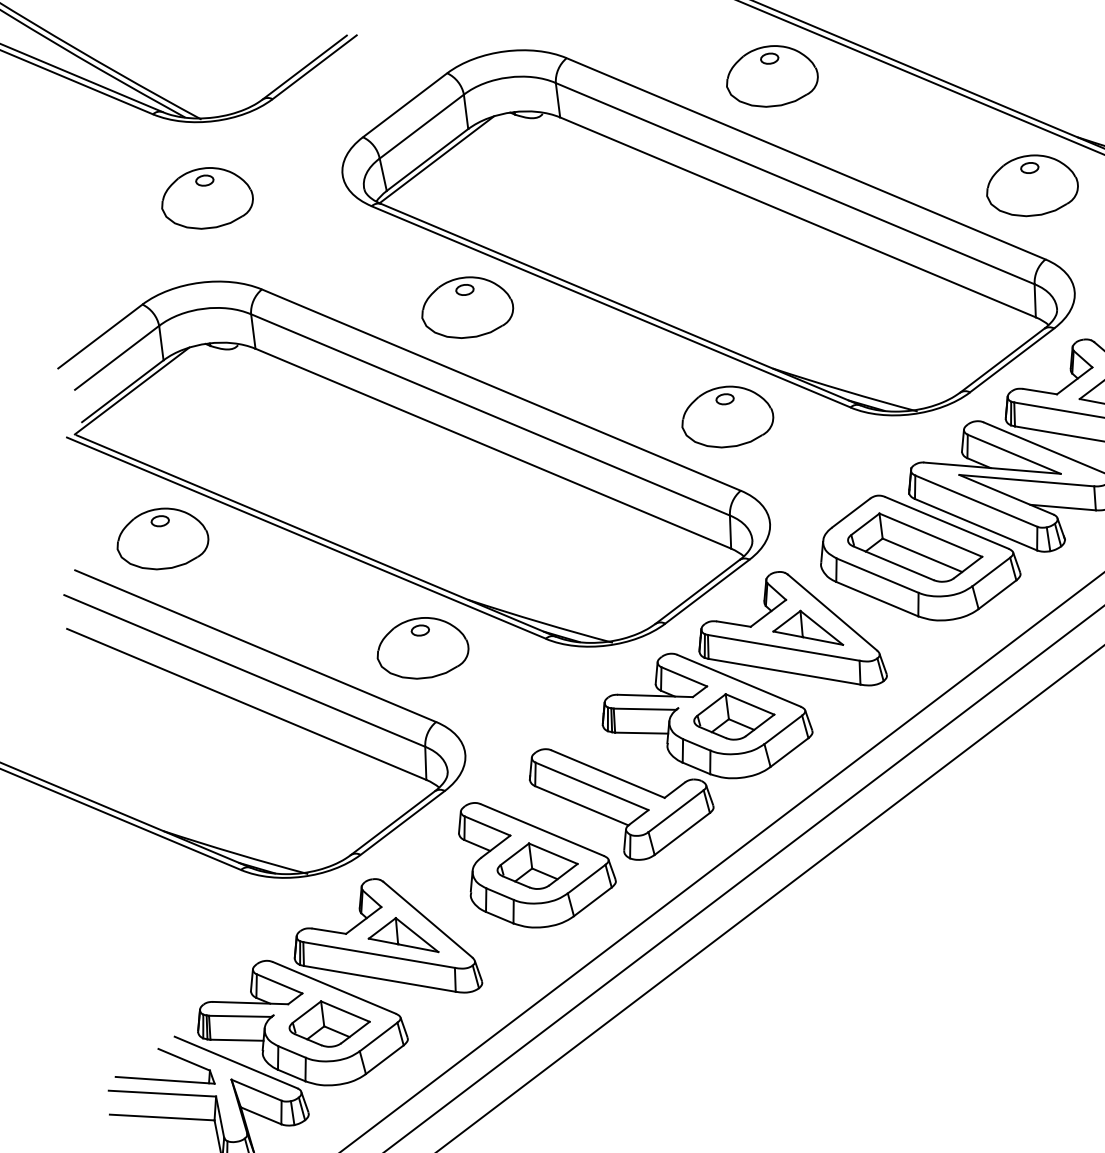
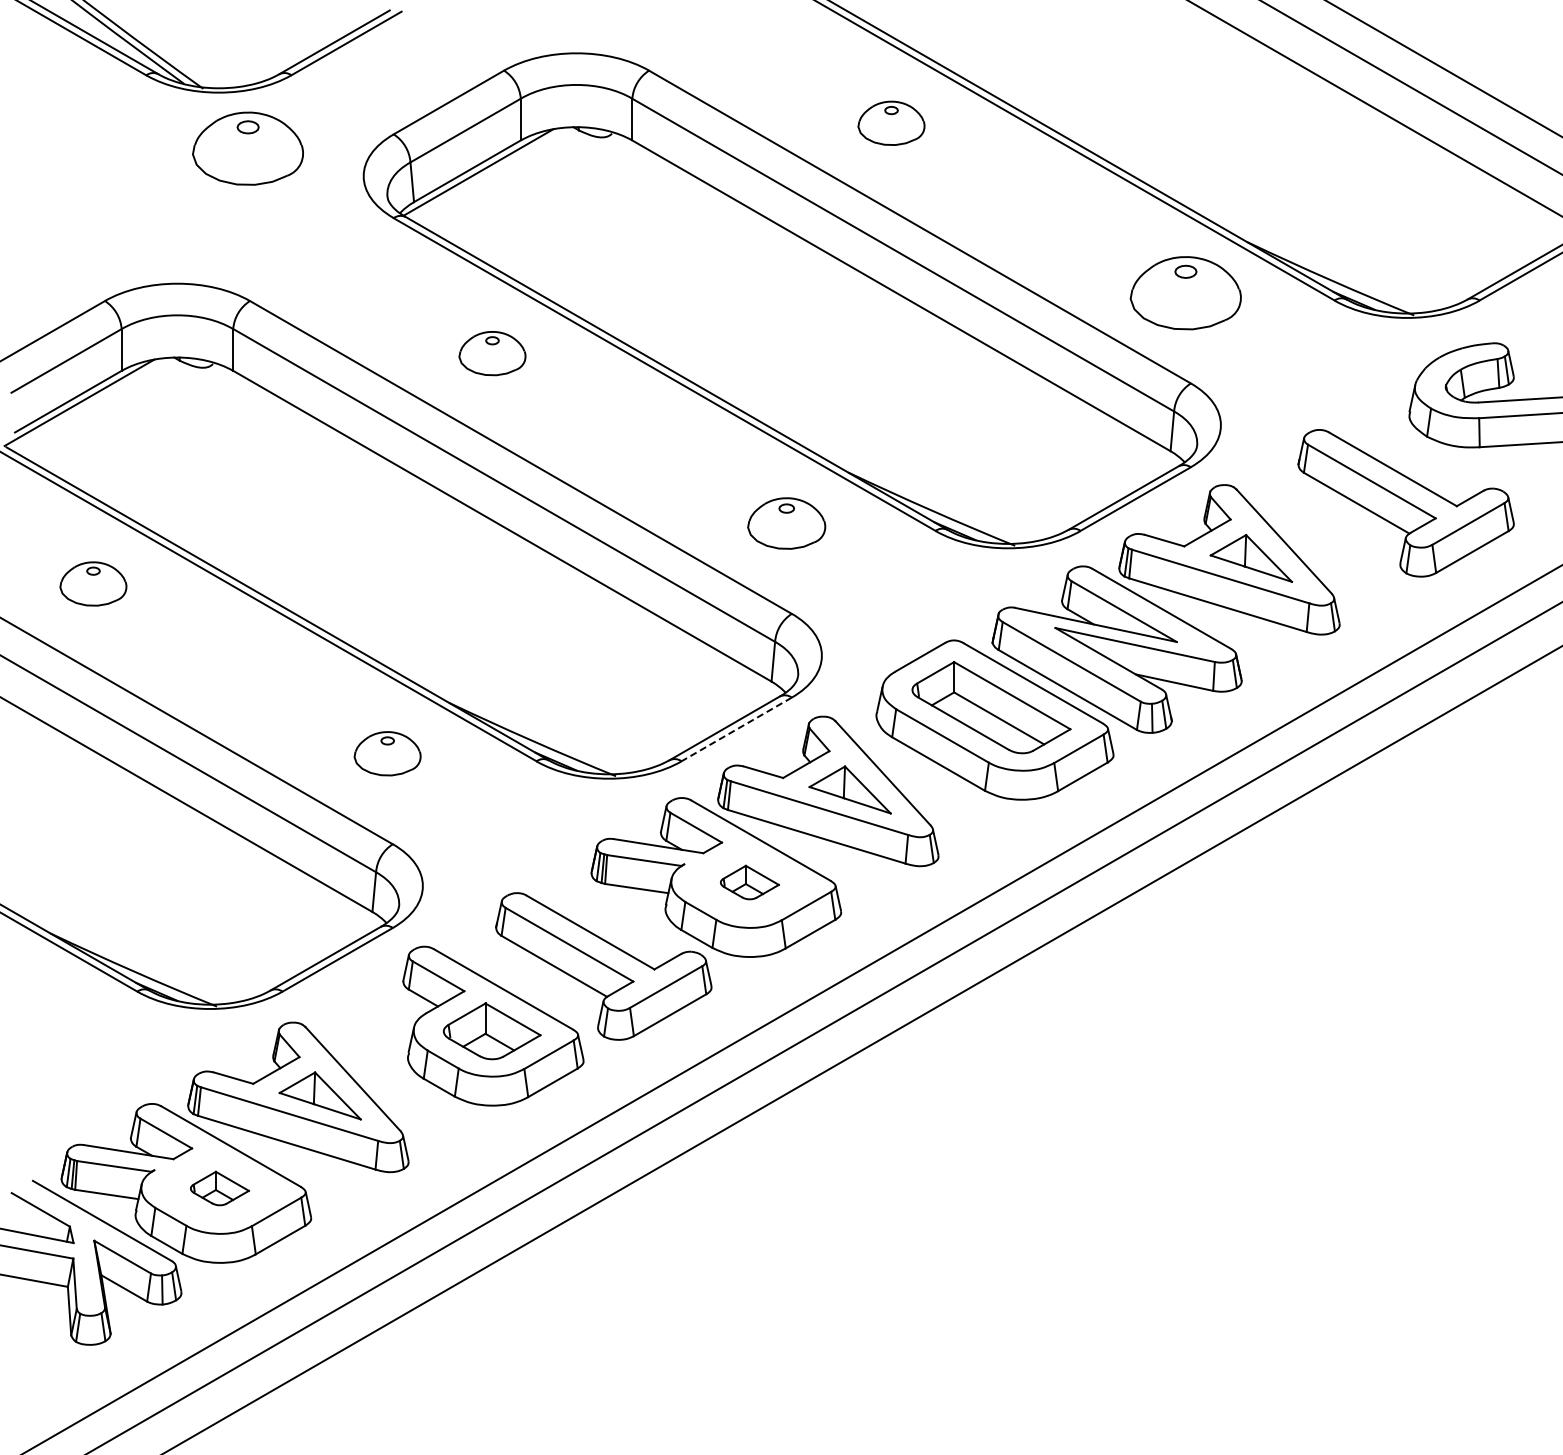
part: (771, 76) -> (891, 123), size x0.6
part: (206, 198) -> (247, 148), moved
part: (467, 307) -> (492, 353), size x0.6
part: (726, 416) -> (786, 523), size x0.7
part: (162, 538) -> (93, 583), size x0.6
line: (707, 591) -> (736, 729), solid -> dashed
part: (422, 647) -> (387, 753), size x0.6
part: (733, 716) -> (749, 882), size x0.6
part: (329, 1023) -> (219, 1188), size x0.6

